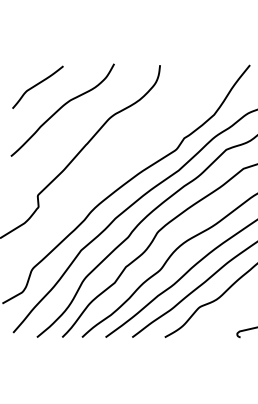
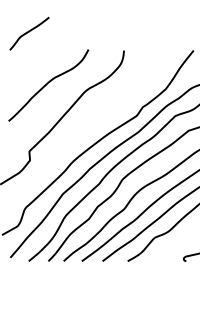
curve: (37, 85) -> (29, 32), moved

